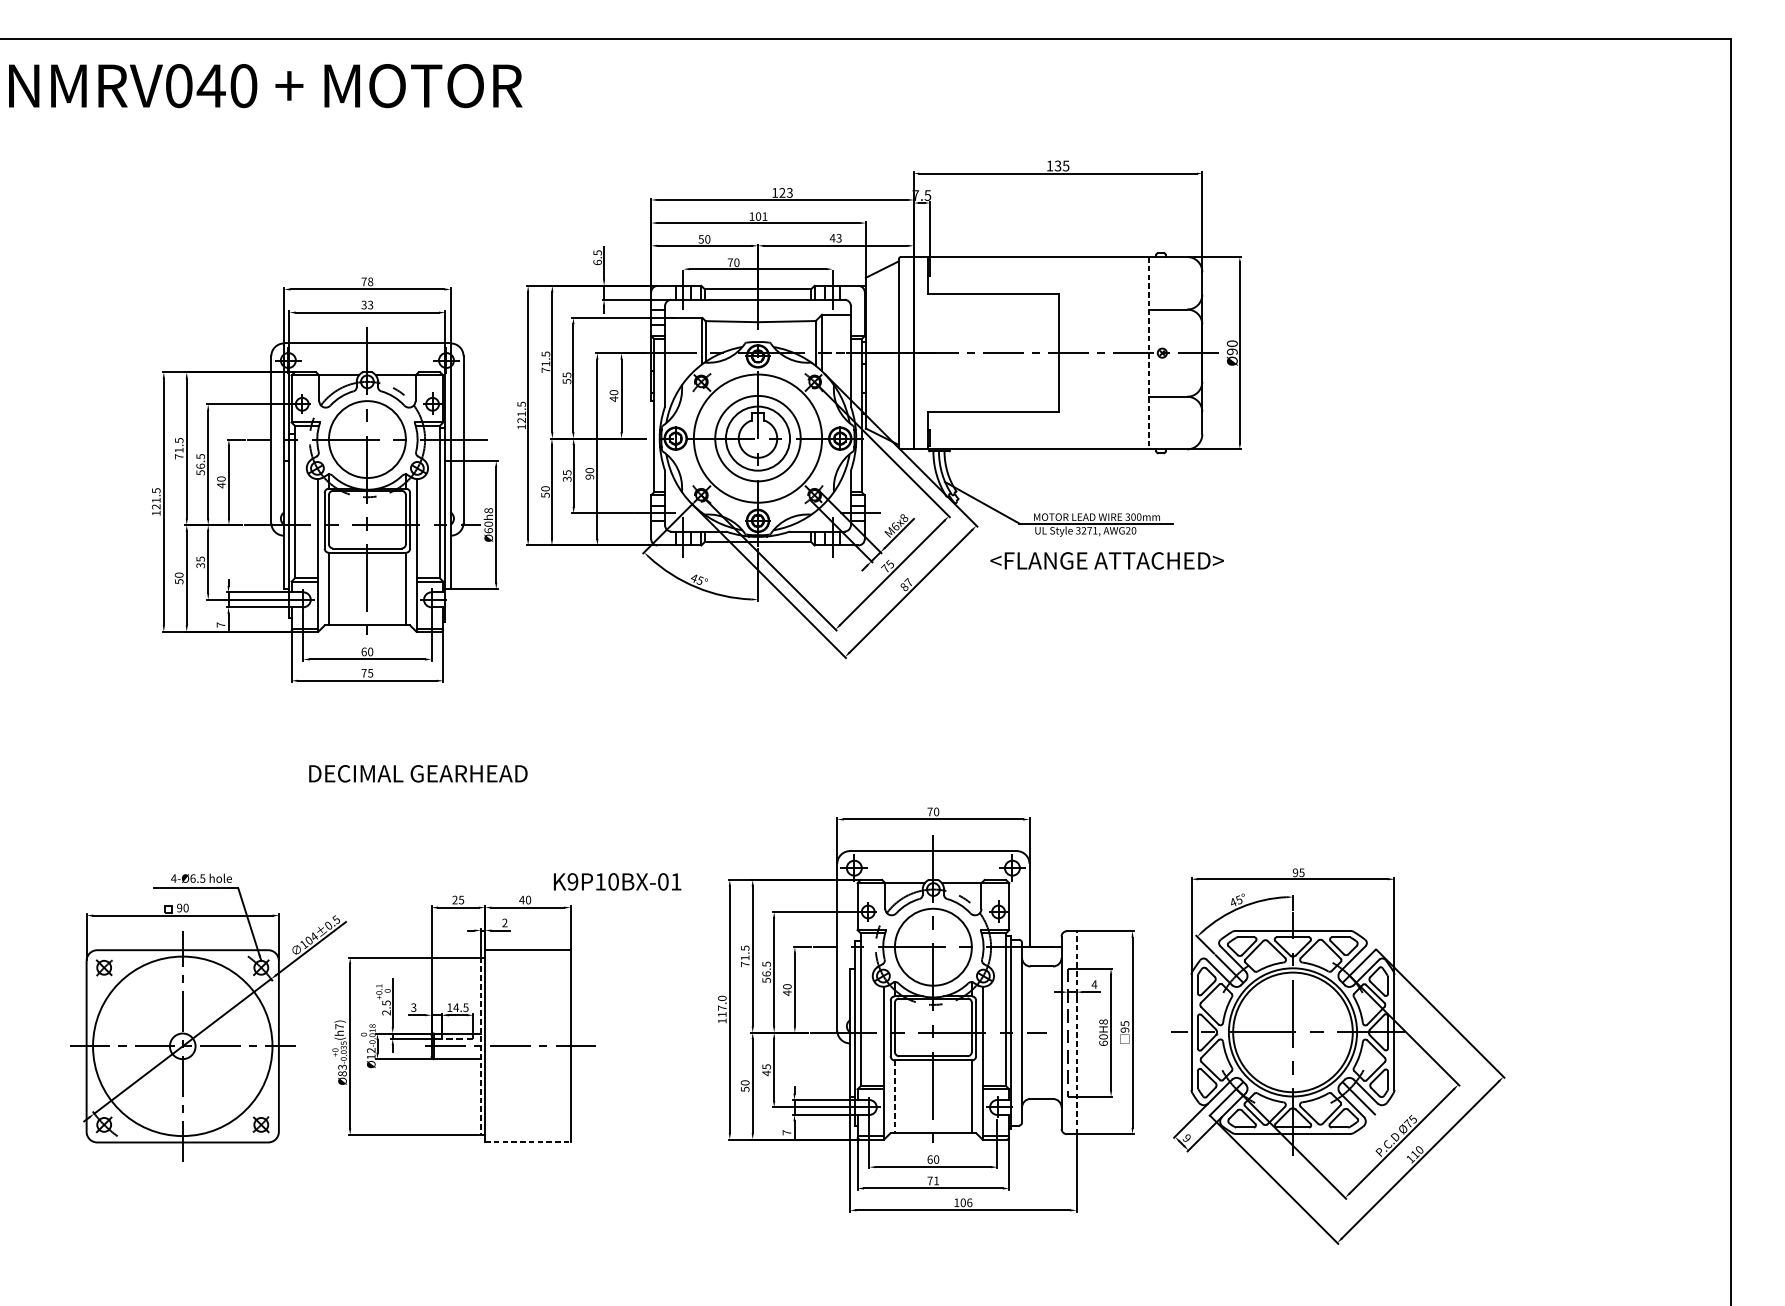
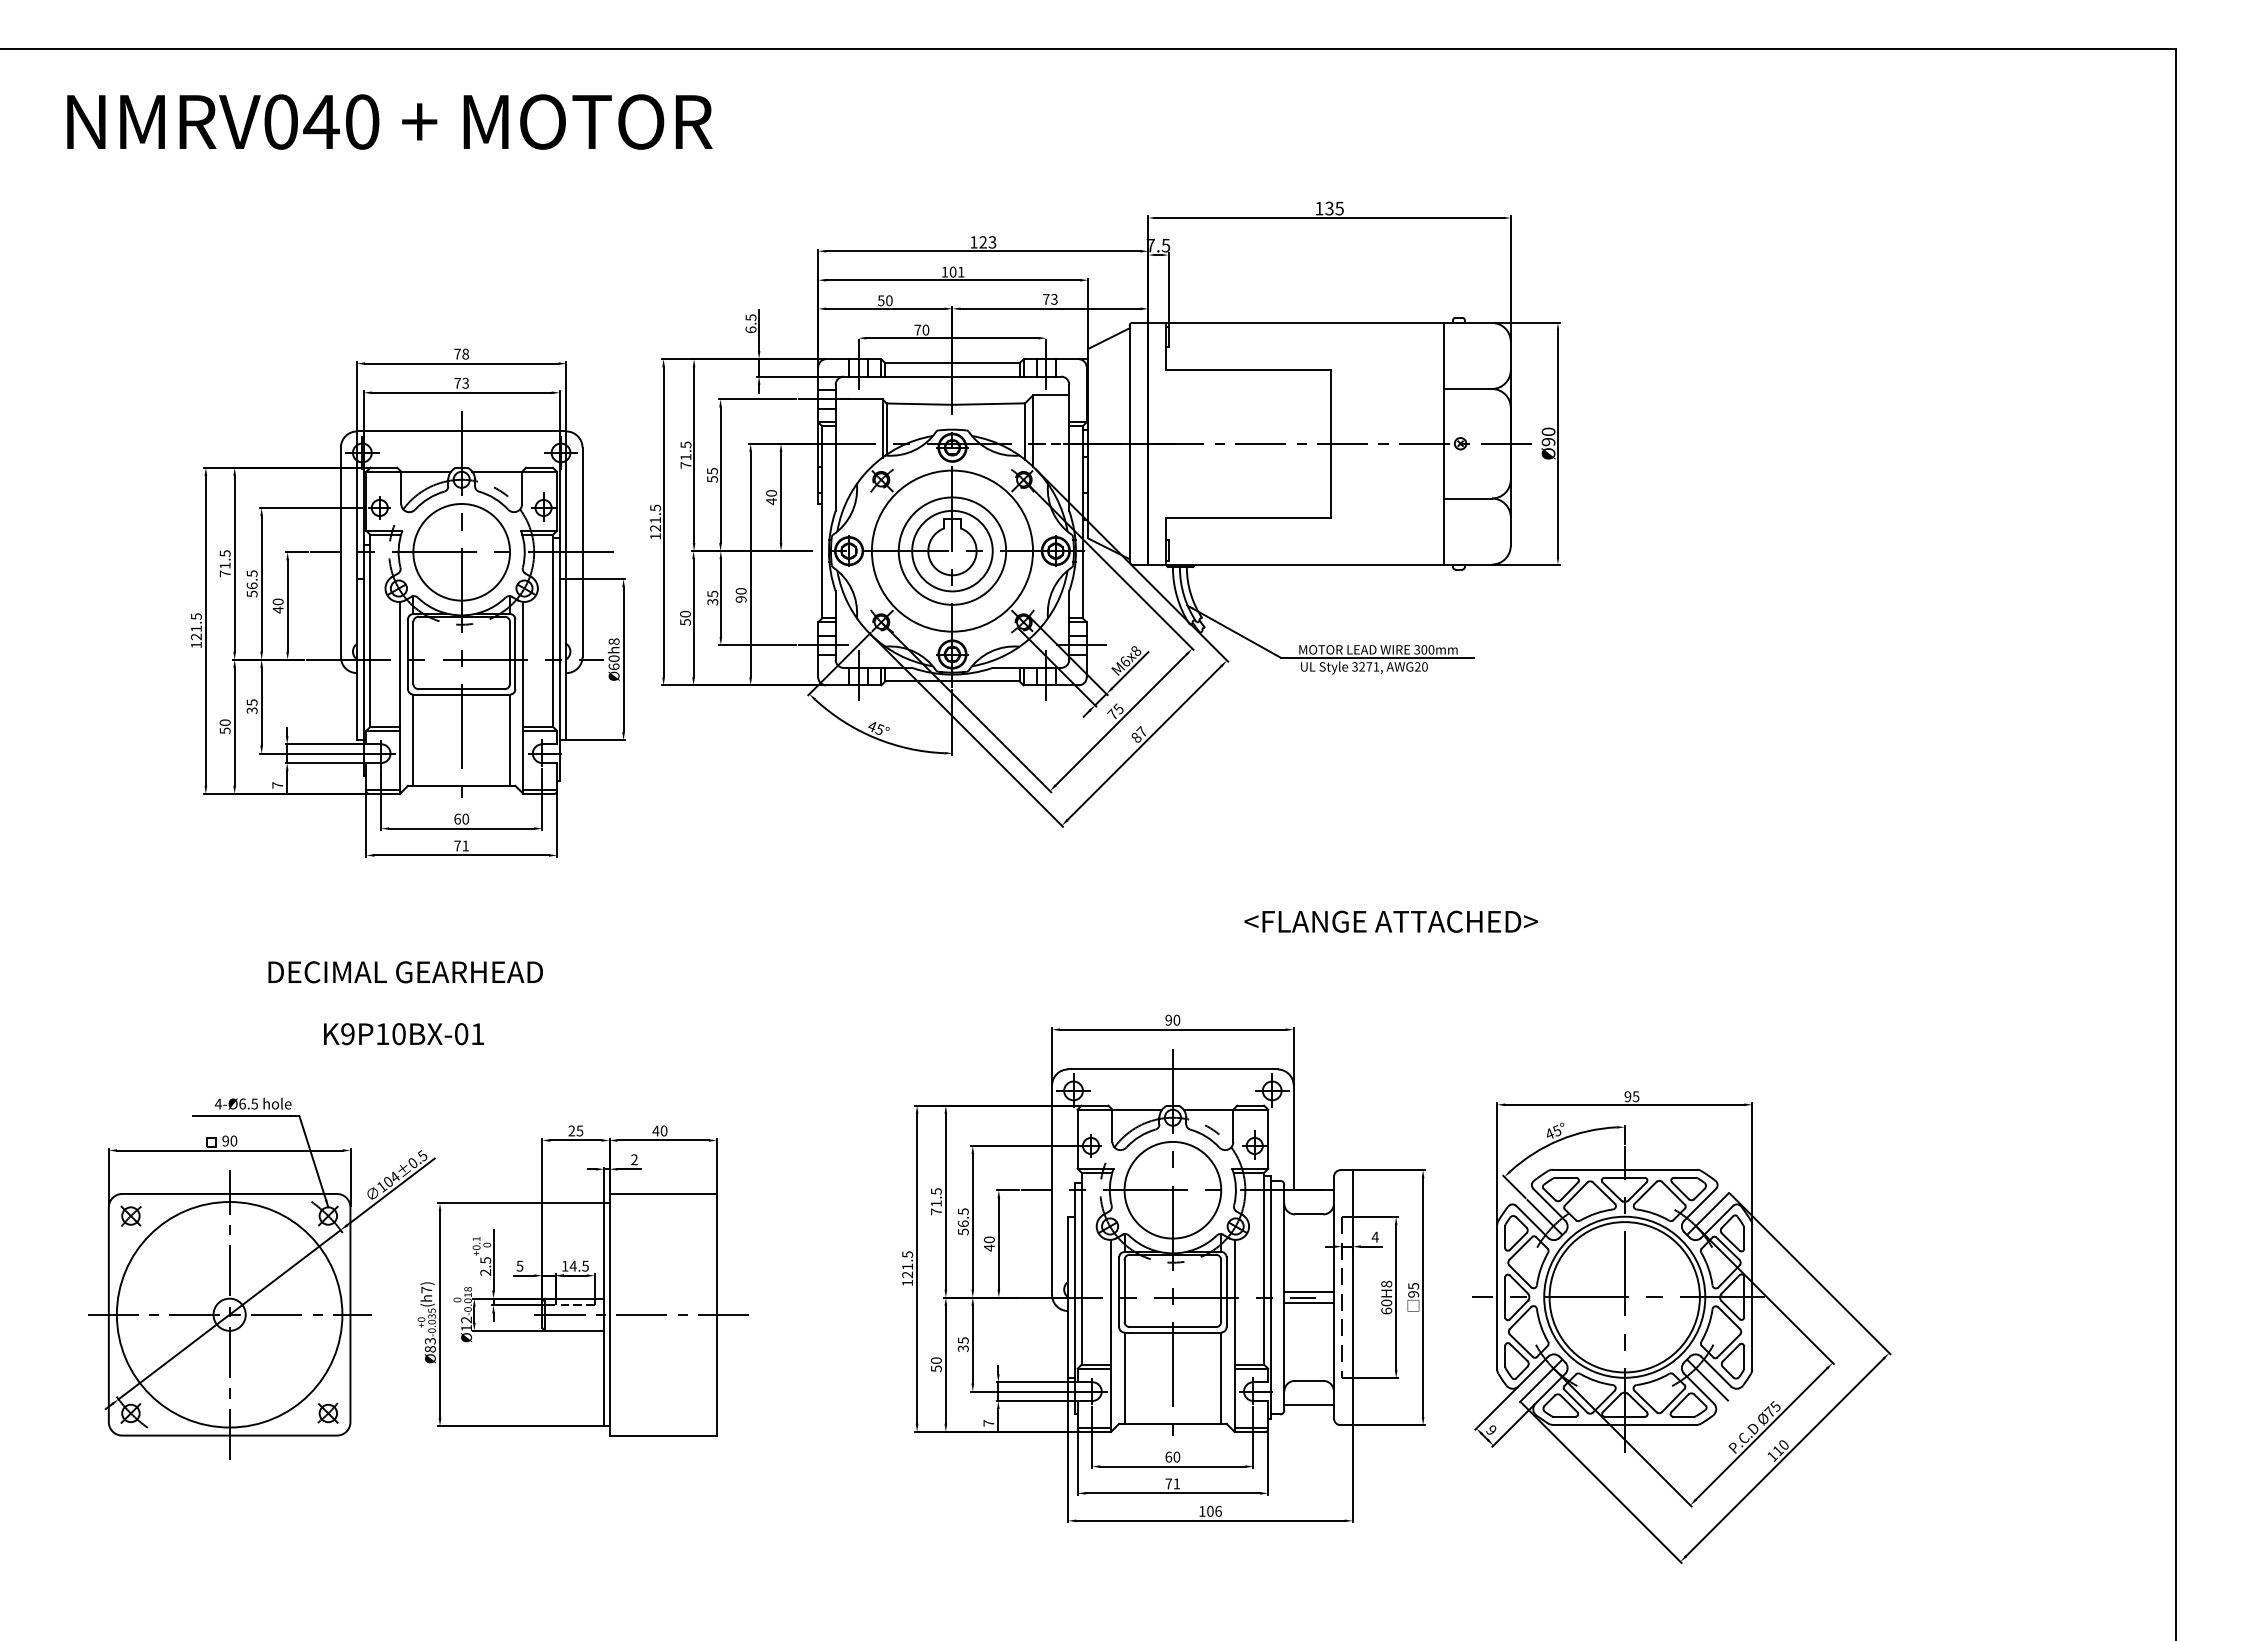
text: (265, 85) -> (389, 121), moved
text: (832, 238) -> (1045, 299), 43 -> 73
text: (364, 304) -> (457, 382), 33 -> 73
line: (1148, 352) -> (1443, 443), dashed -> solid
text: (1106, 560) -> (1390, 921), moved
text: (370, 672) -> (465, 845), 75 -> 71
text: (418, 773) -> (405, 972), moved
text: (929, 811) -> (1168, 1019), 70 -> 90
text: (617, 882) -> (403, 1034), moved
text: (722, 1006) -> (907, 1264), 117.0 -> 121.5
text: (414, 1007) -> (520, 1265), 3 -> 5
line: (1041, 1028) -> (1308, 1292), added
line: (1076, 1032) -> (1352, 1297), dashed -> solid
line: (1041, 1037) -> (1308, 1303), added
line: (481, 1046) -> (604, 1315), dashed -> solid
text: (765, 1073) -> (962, 1348), 45 -> 35
line: (894, 1097) -> (1124, 1378), dashed -> solid
line: (1041, 1118) -> (1308, 1405), added
line: (528, 1142) -> (663, 1435), dashed -> solid

